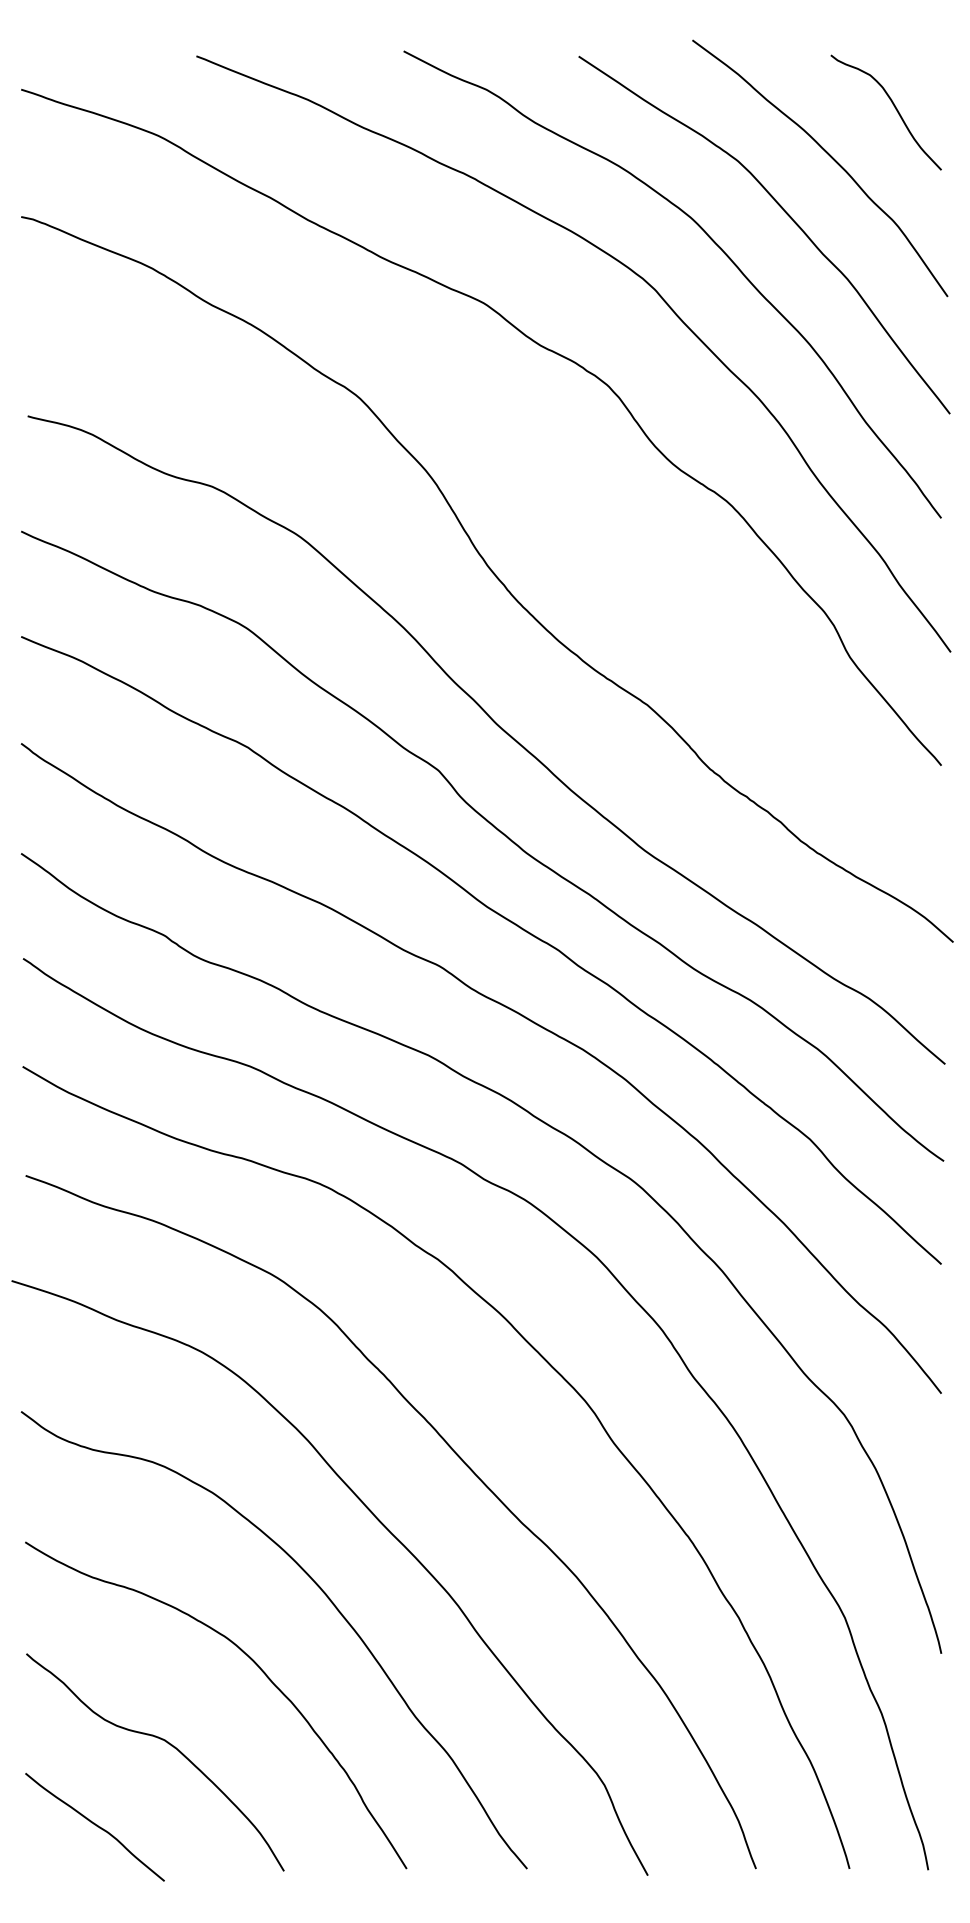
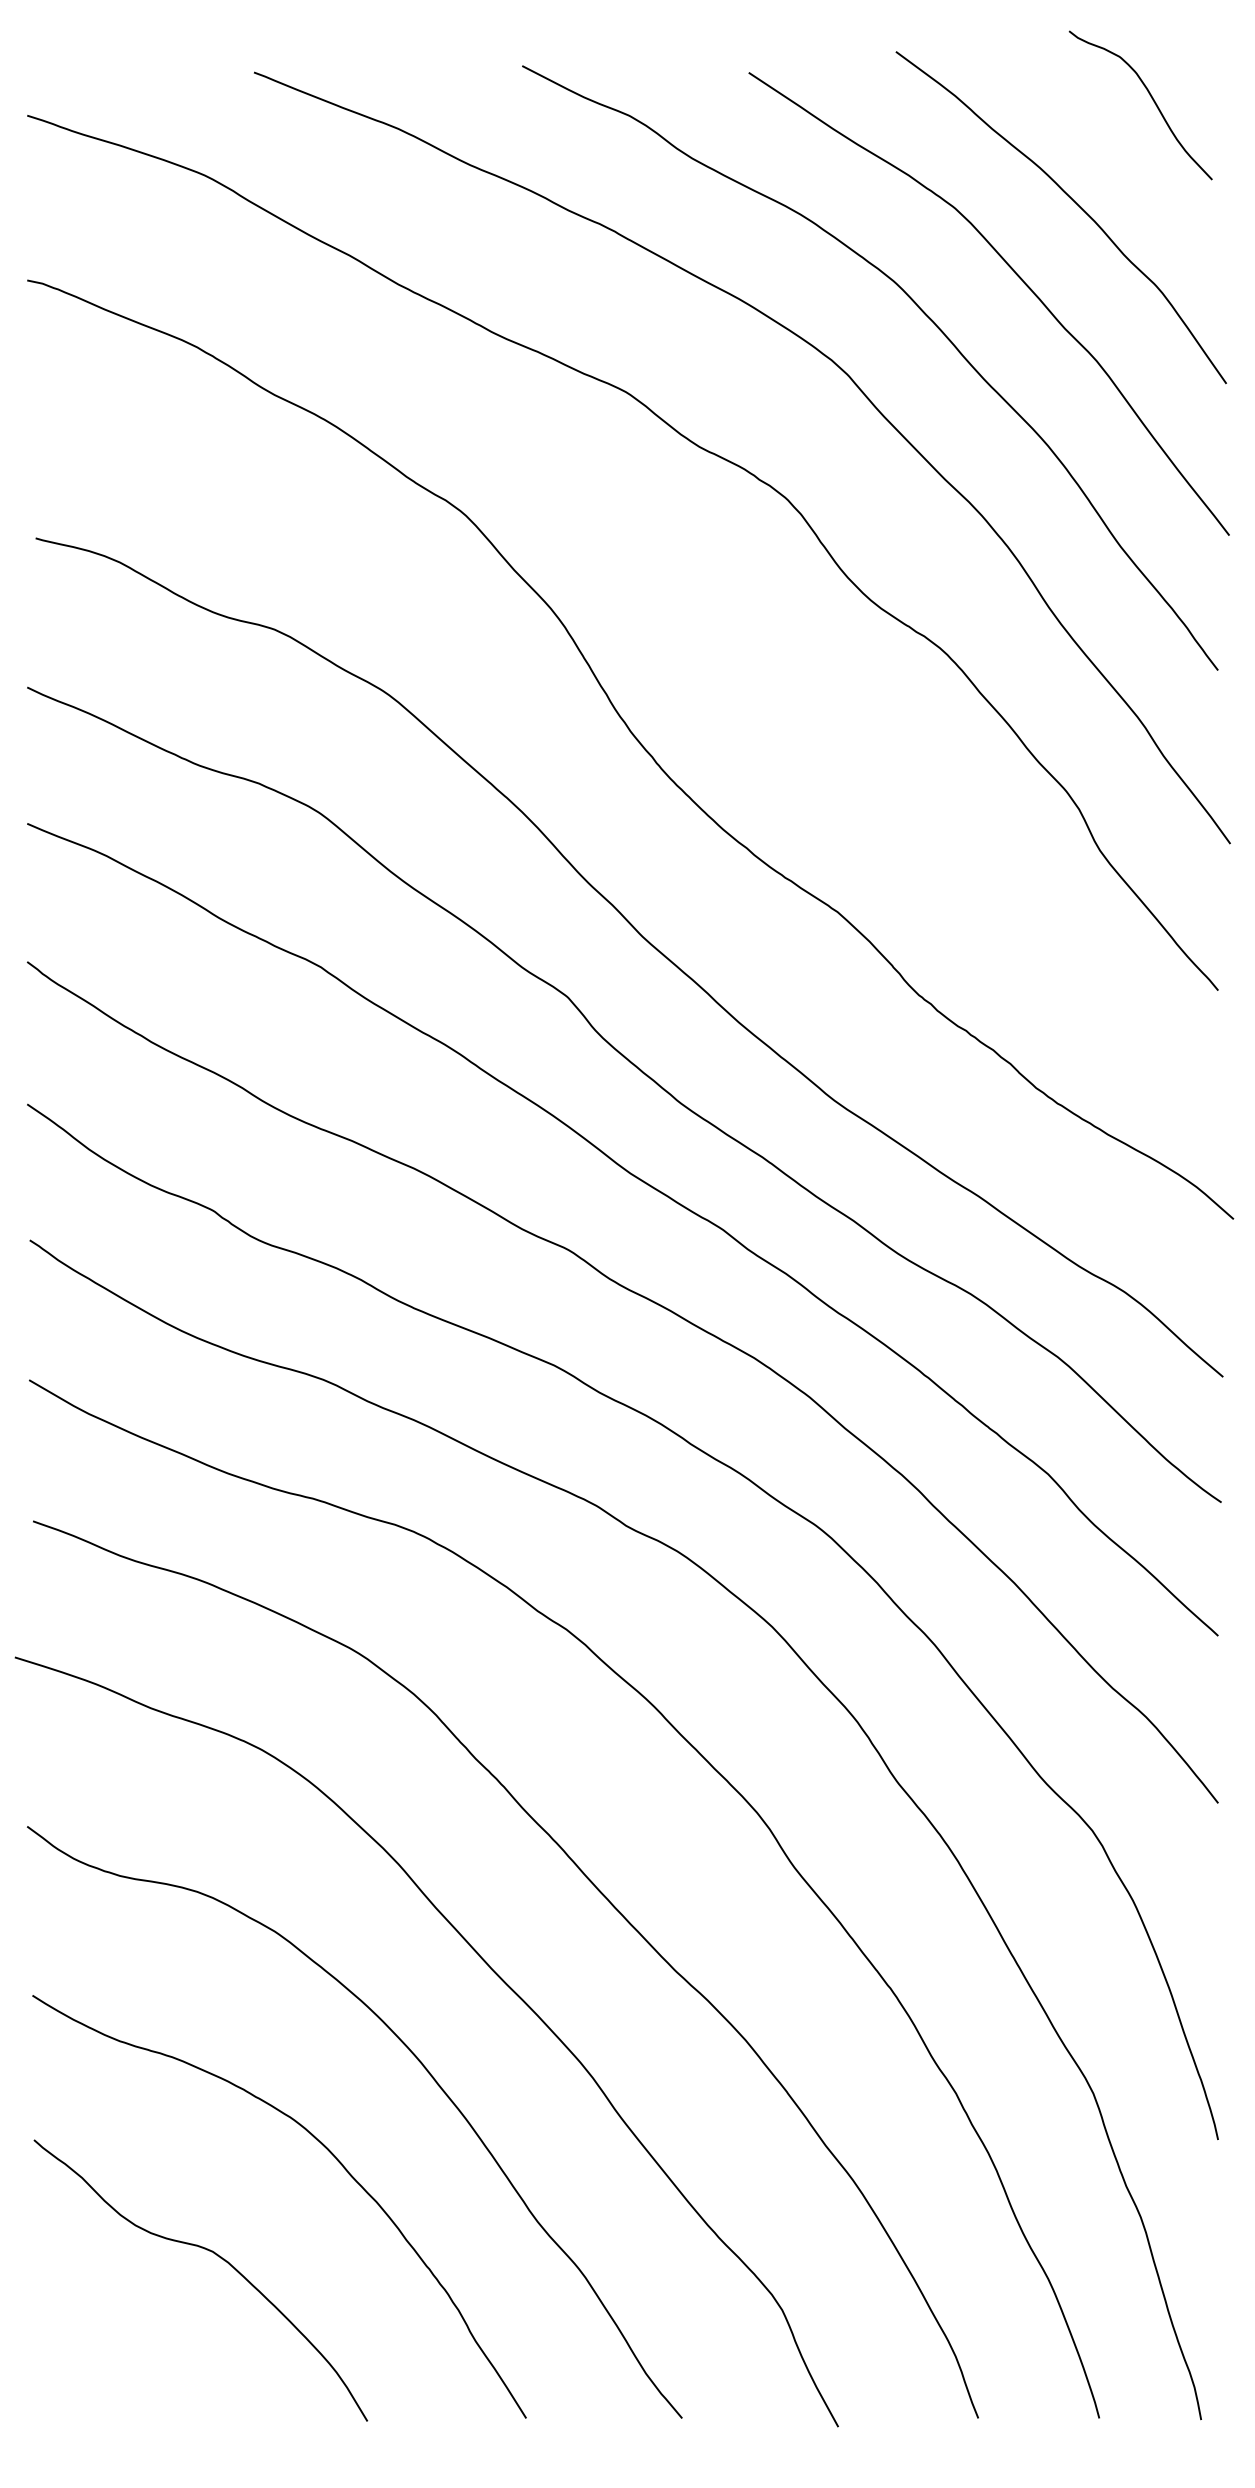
curve: (895, 108) -> (1152, 100), moved
curve: (95, 1825) -> (123, 2362), removed

